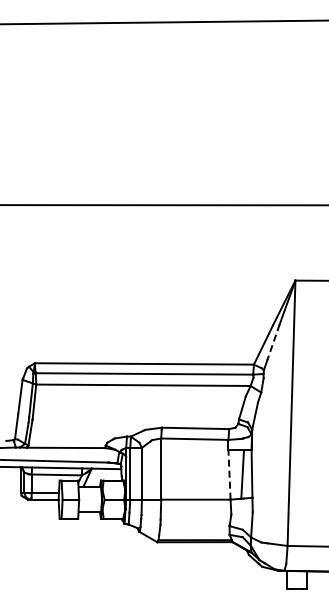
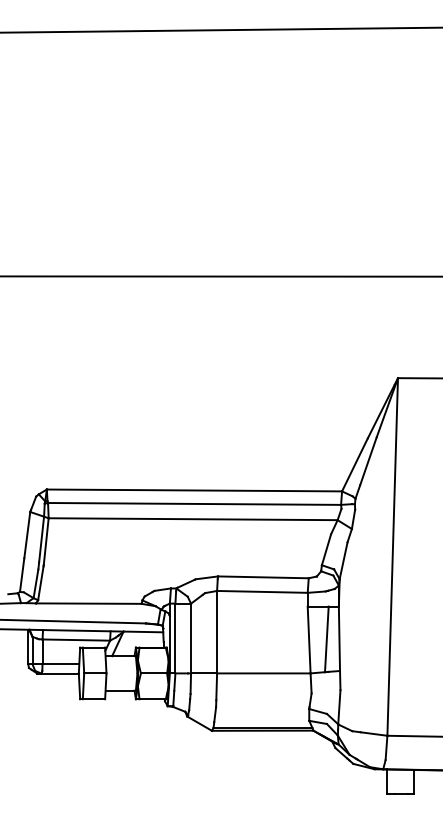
line: (273, 342) -> (368, 461), dashed -> solid
line: (229, 474) -> (309, 639), dashed -> solid

